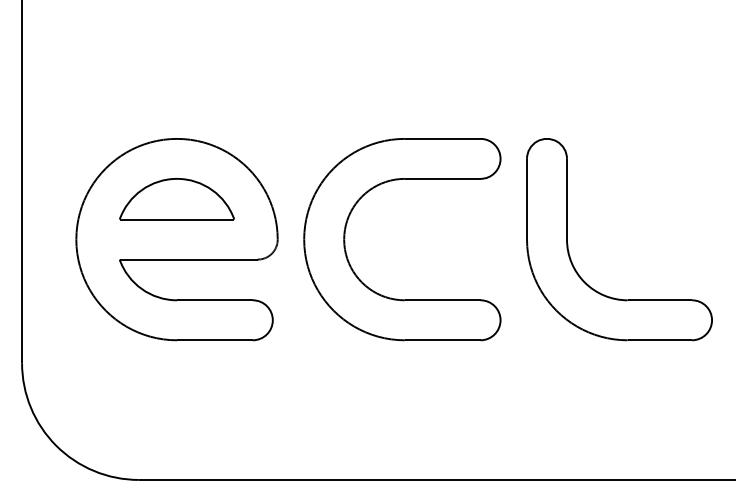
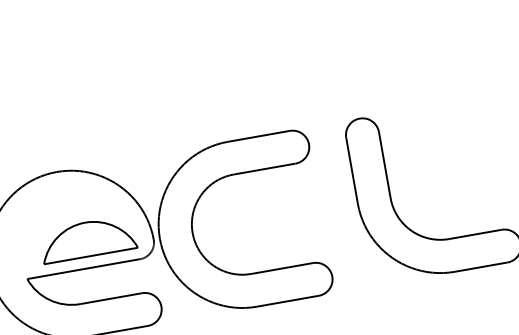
part: (176, 199) -> (87, 239), moved
part: (345, 239) -> (193, 232), moved

